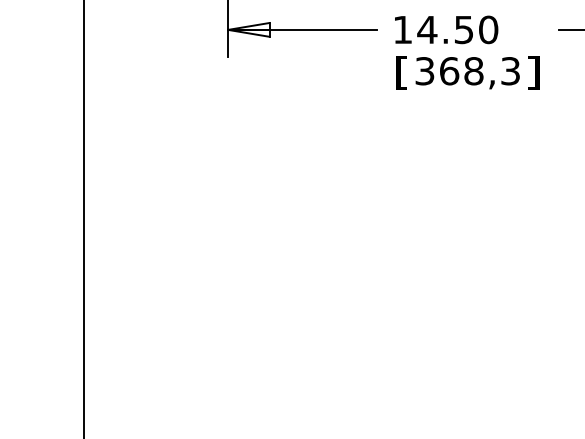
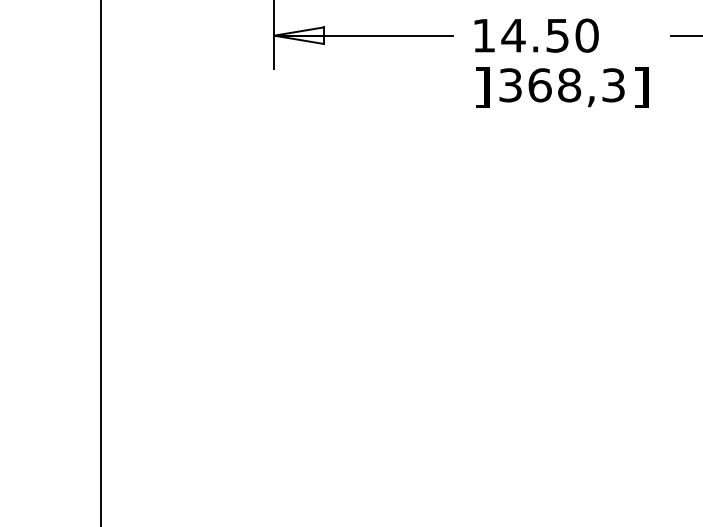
text: (401, 72) -> (482, 86), [ -> ]

